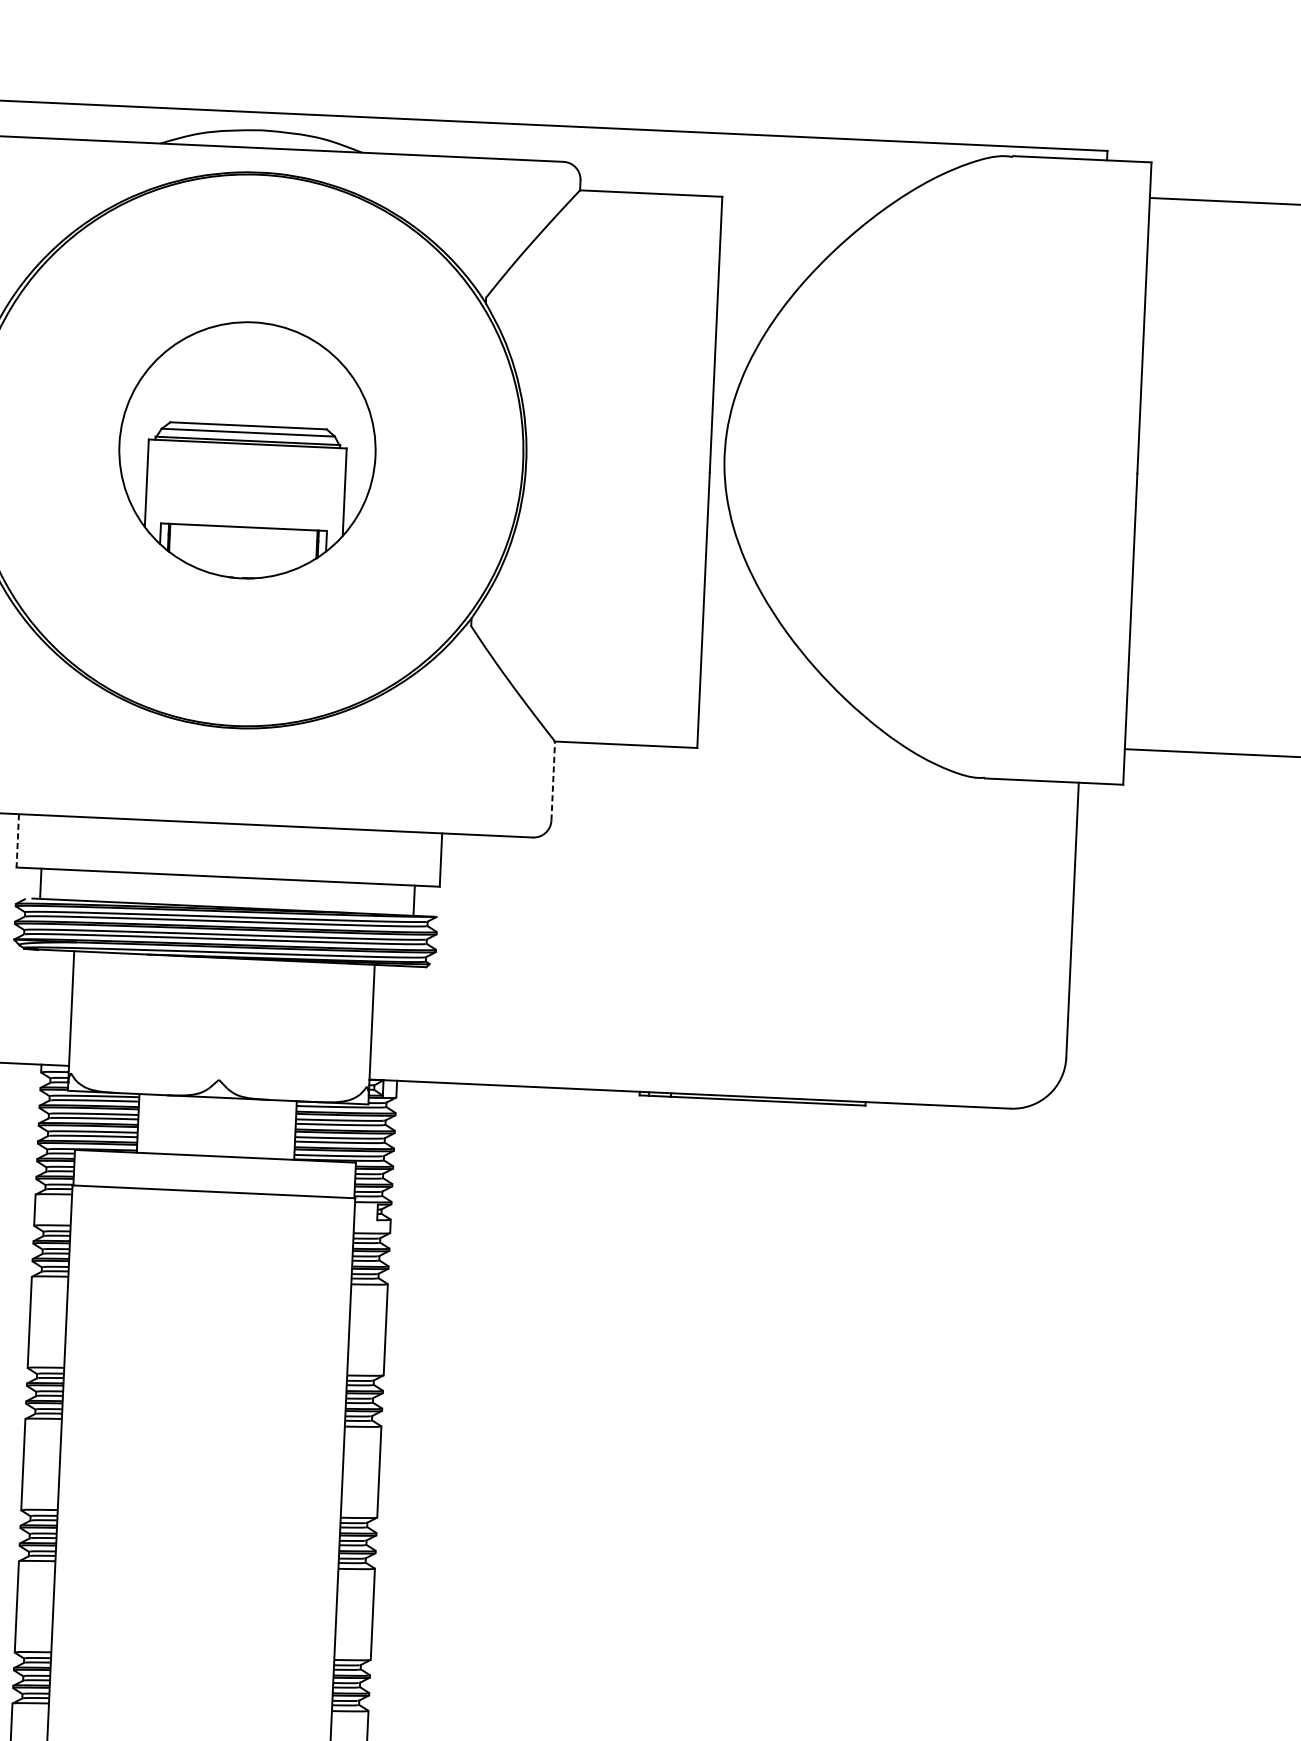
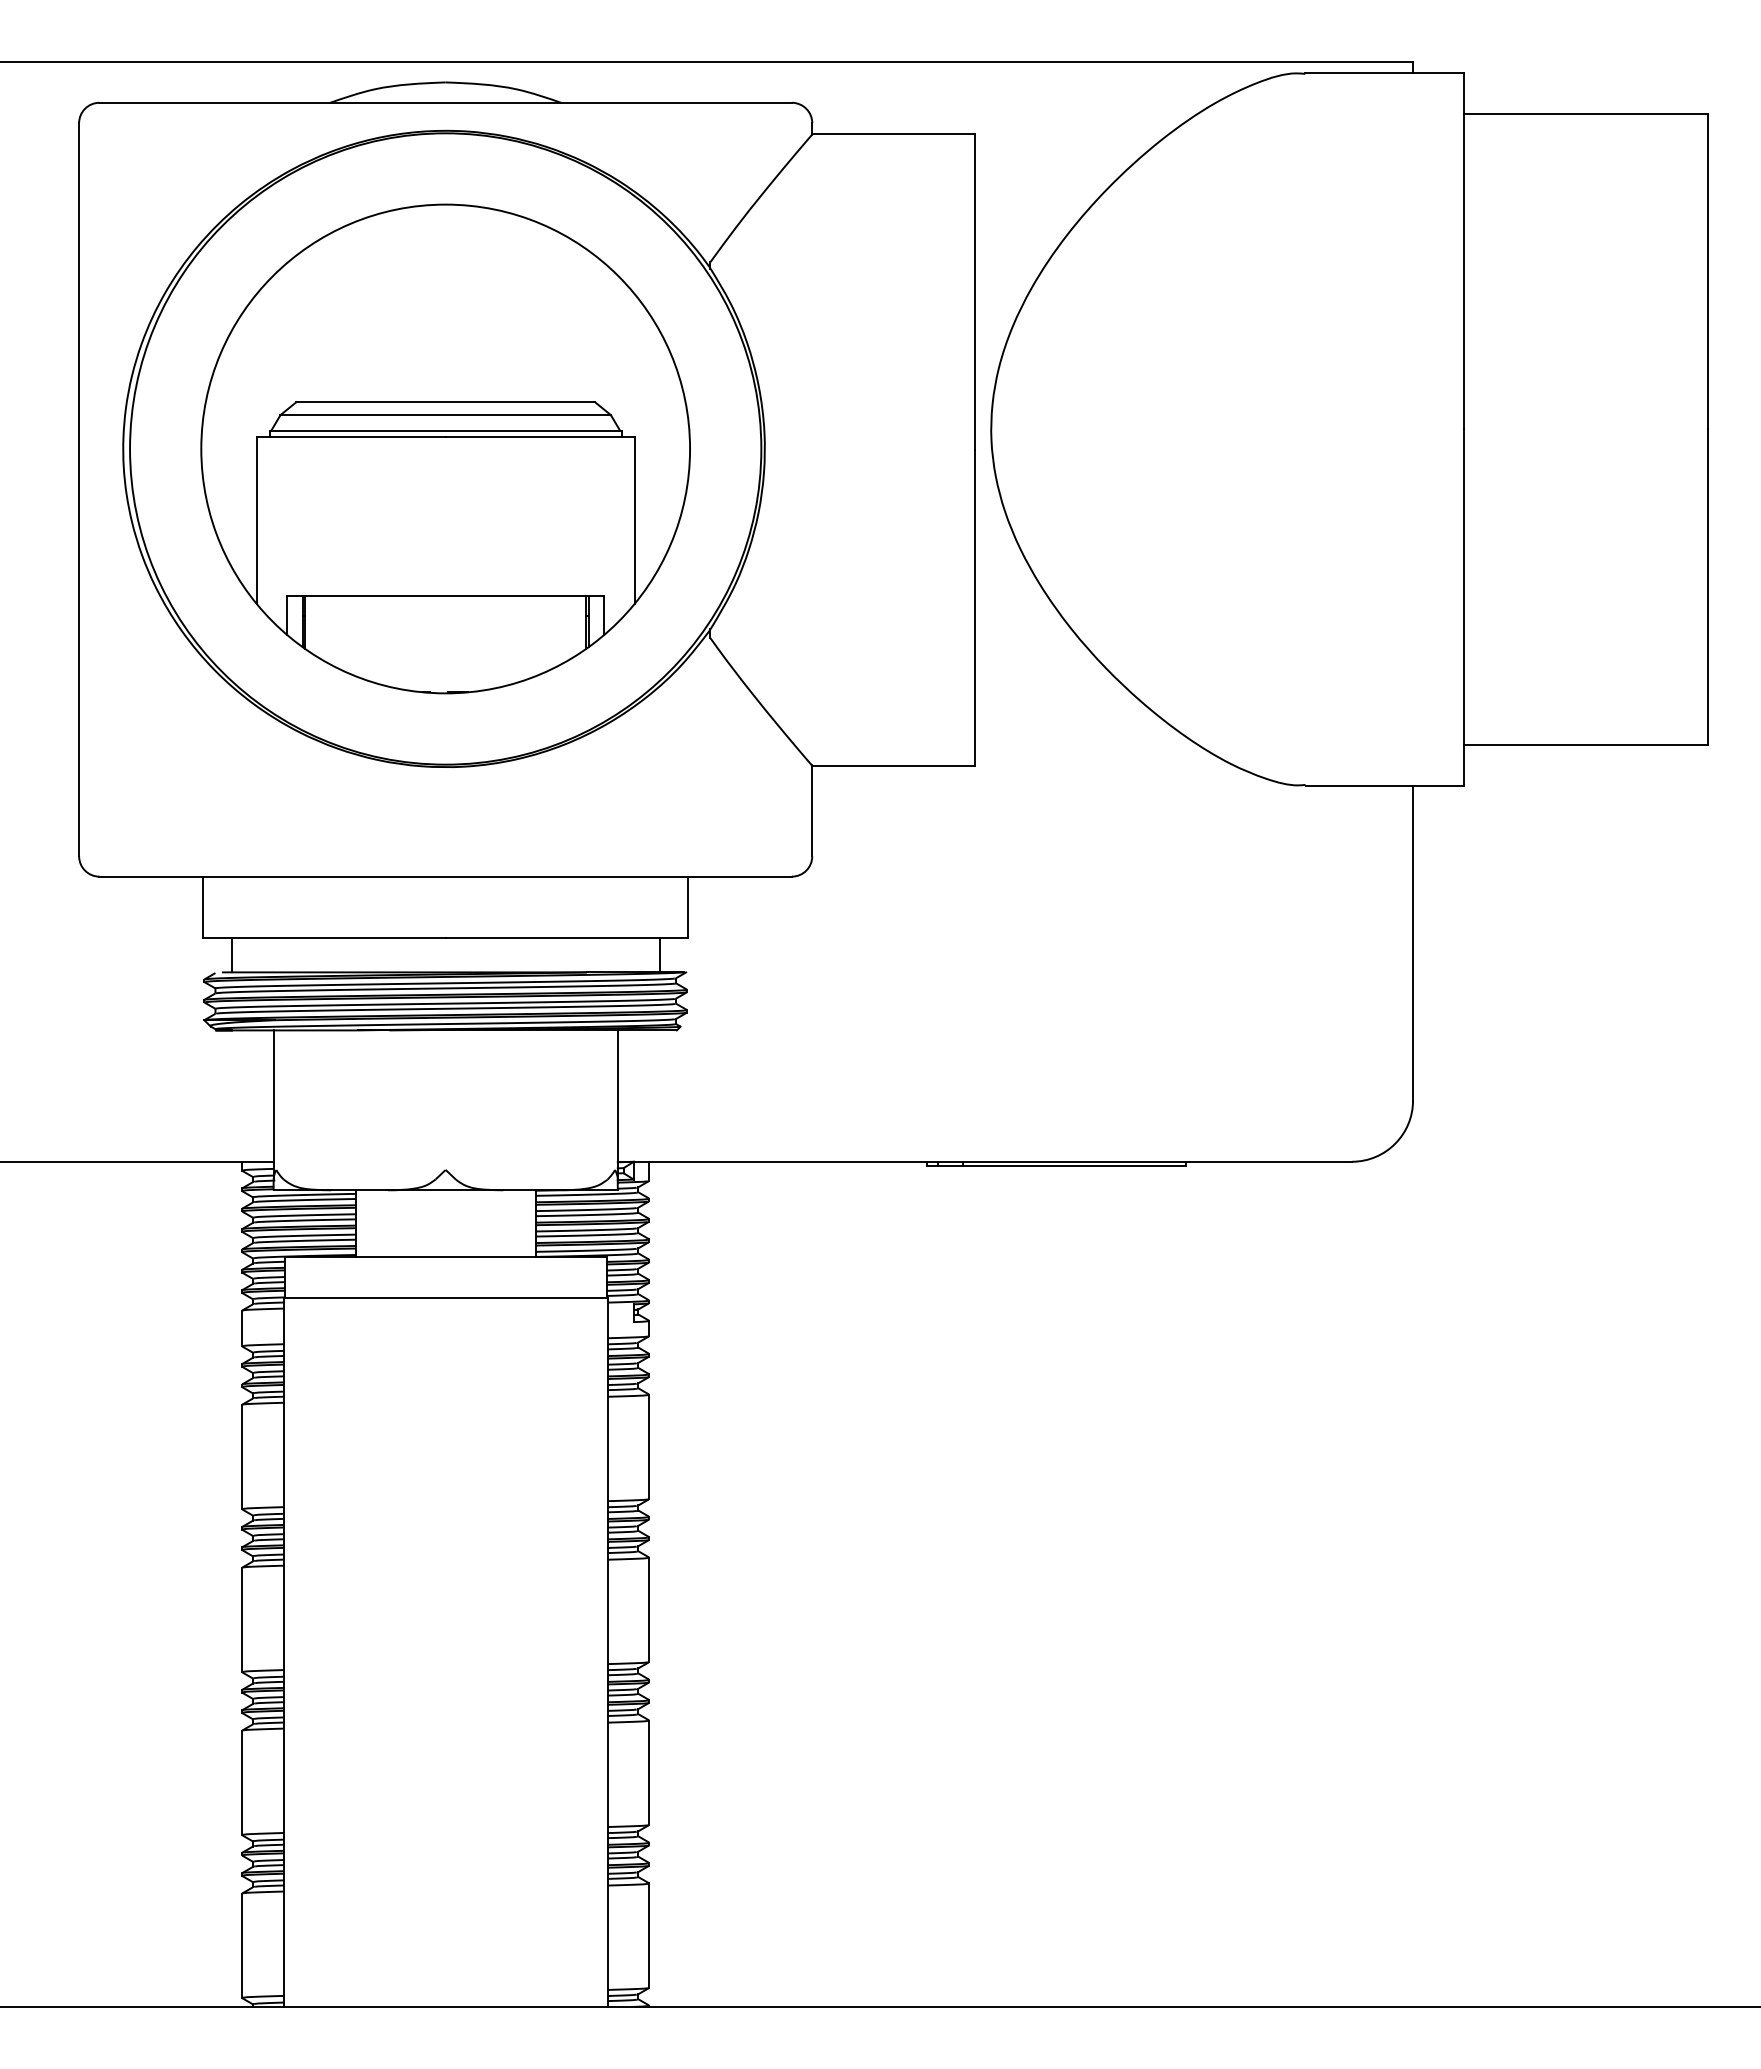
part: (247, 449) -> (445, 448), size x1.67
line: (553, 780) -> (812, 810), dashed -> solid
line: (17, 841) -> (203, 907), dashed -> solid

